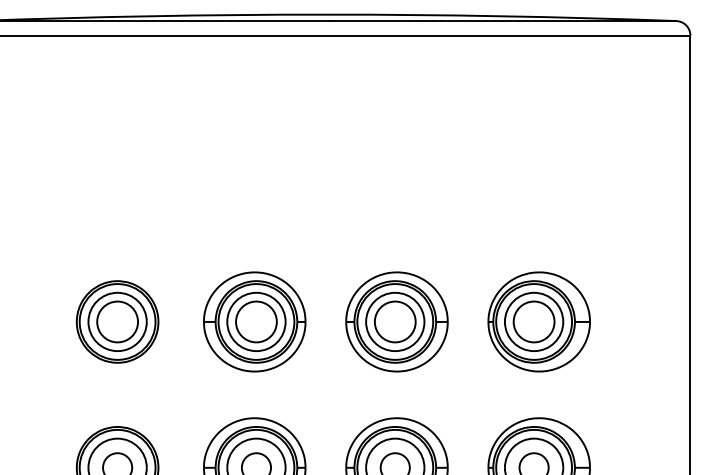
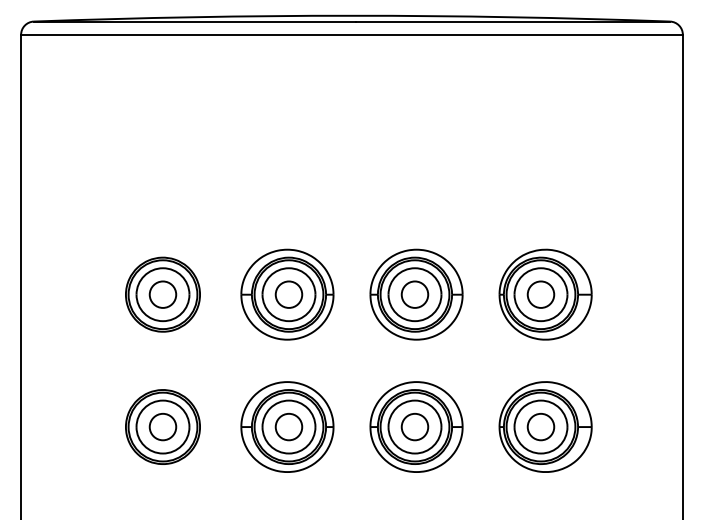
circle: (117, 321) -> (162, 294), size x0.71
circle: (255, 321) -> (288, 294), size x0.71
circle: (394, 321) -> (414, 294), size x0.71
circle: (533, 321) -> (540, 294), size x0.71

